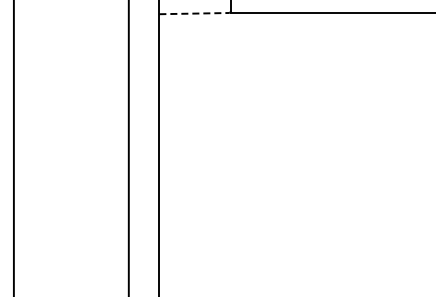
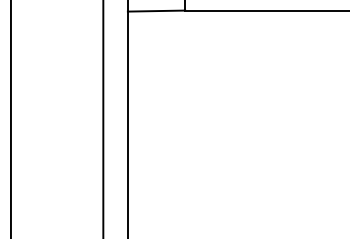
line: (194, 13) -> (156, 11), dashed -> solid

